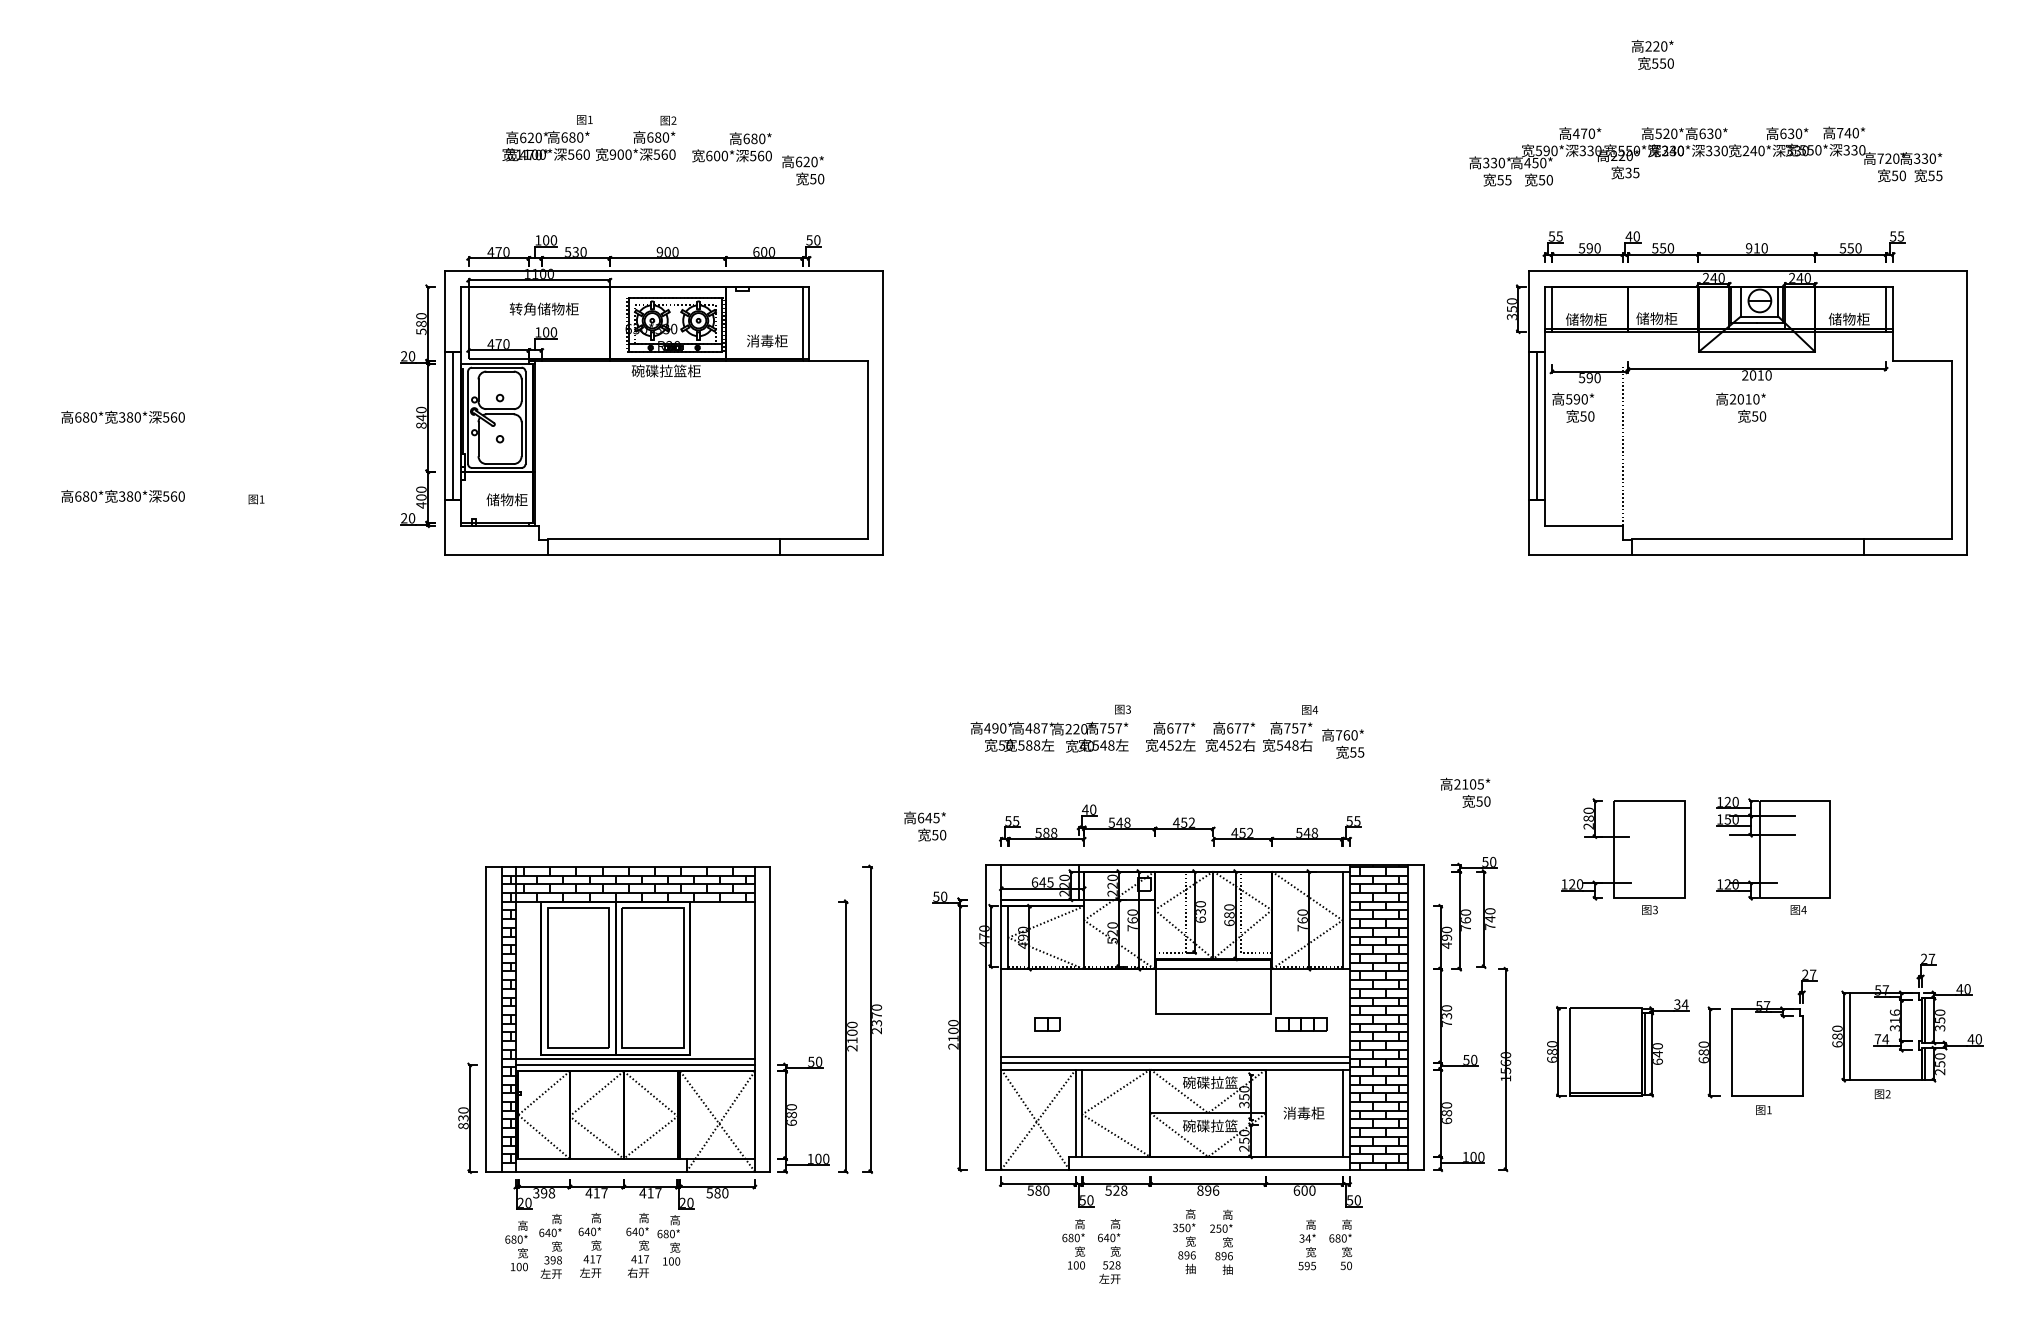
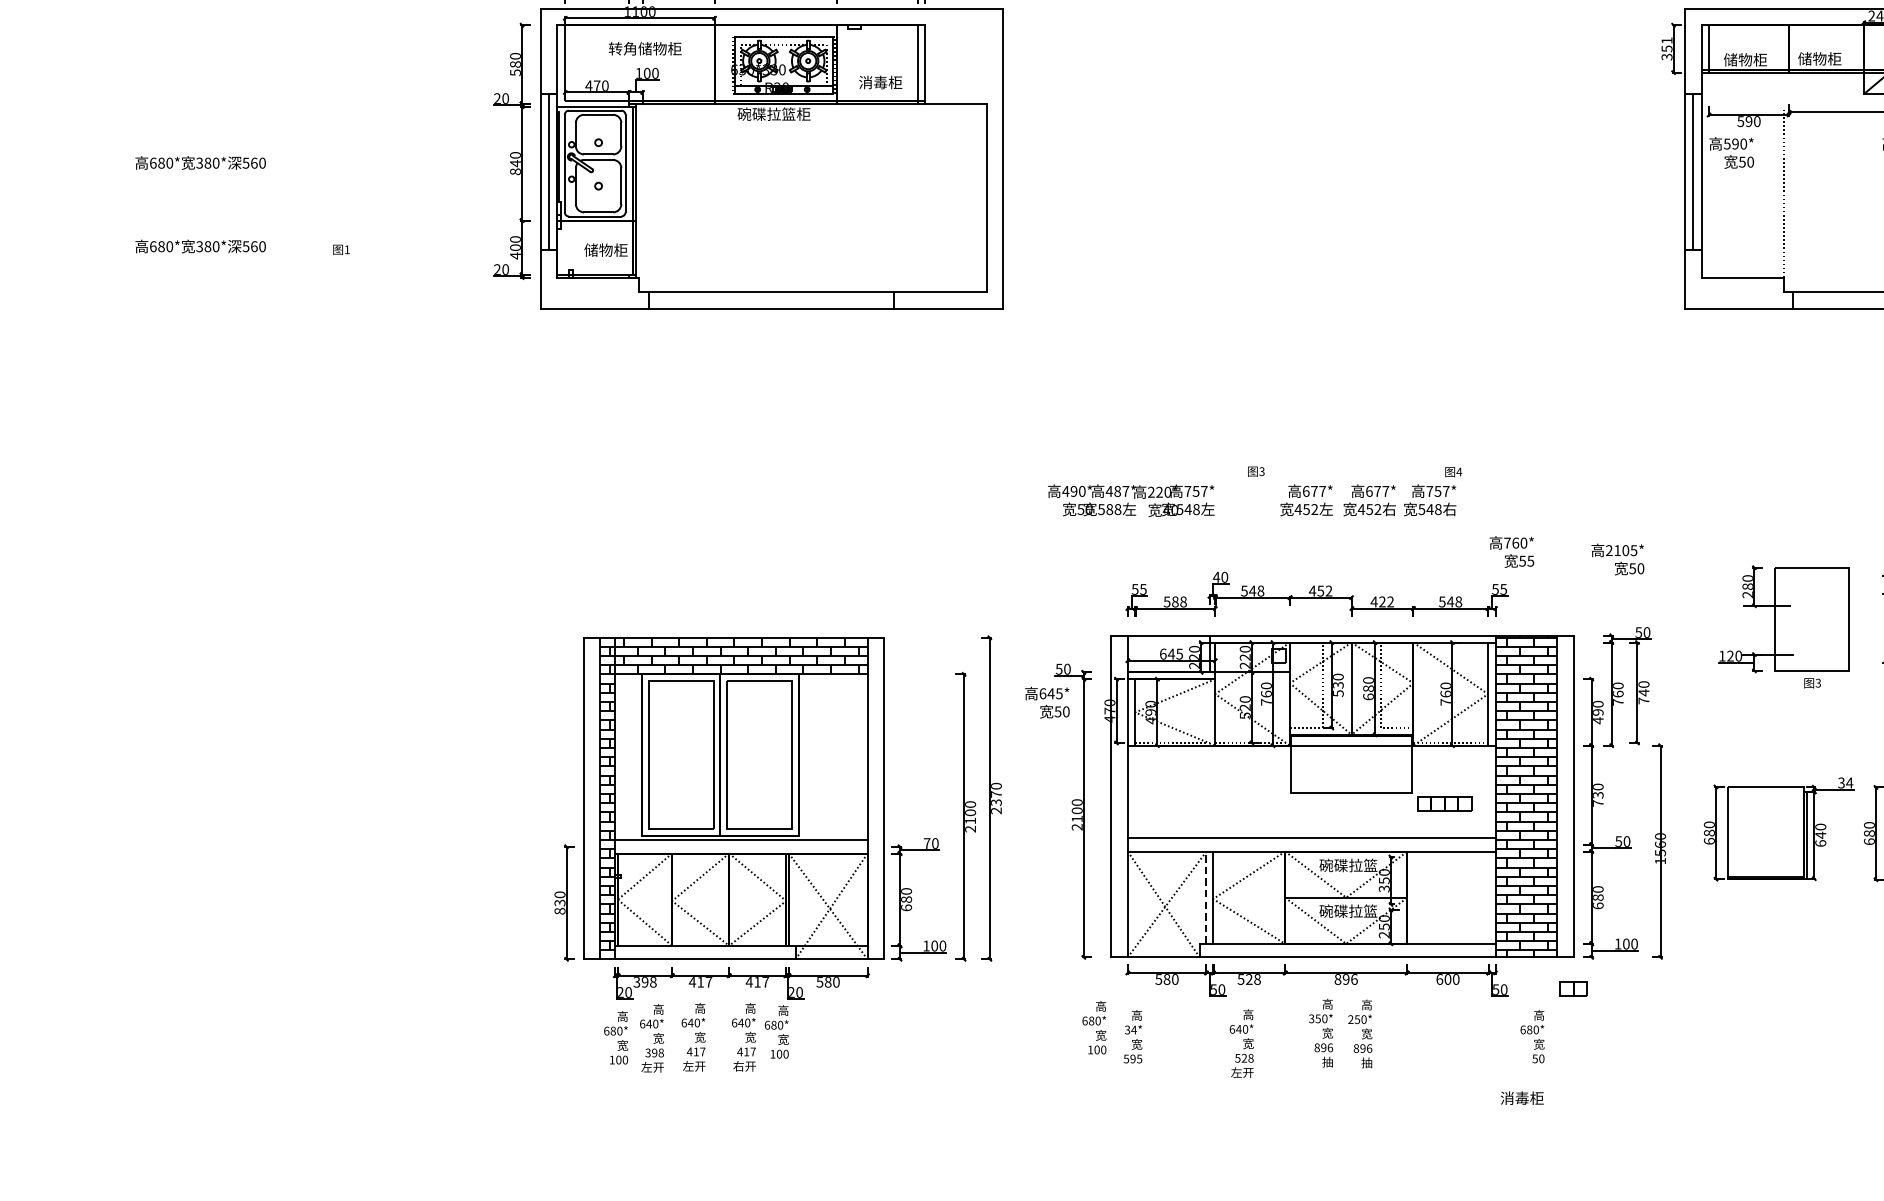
text: (1511, 301) -> (1666, 40), 350 -> 351
text: (1049, 736) -> (1131, 500), moved
text: (1343, 743) -> (1512, 551), moved
text: (925, 826) -> (1047, 702), moved
text: (1242, 832) -> (1382, 601), 452 -> 422
text: (1200, 919) -> (1338, 693), 630 -> 530
part: (1047, 1024) -> (1573, 988), moved
text: (811, 1061) -> (927, 843), 50 -> 70
line: (1175, 1063) -> (1311, 845), removed
line: (634, 1064) -> (740, 846), removed
text: (1303, 1112) -> (1521, 1097), moved
line: (1343, 1112) -> (1489, 896), removed
line: (1075, 1113) -> (1206, 898), solid -> dashed
text: (1073, 1244) -> (1094, 1027), moved
text: (1307, 1244) -> (1133, 1036), moved
text: (1340, 1244) -> (1532, 1036), moved

